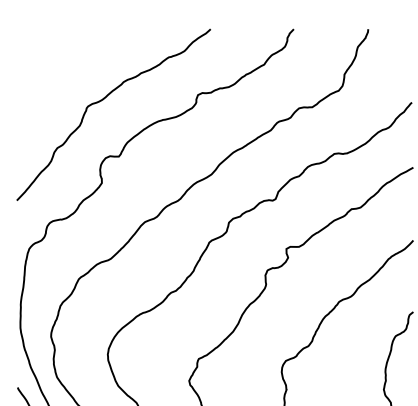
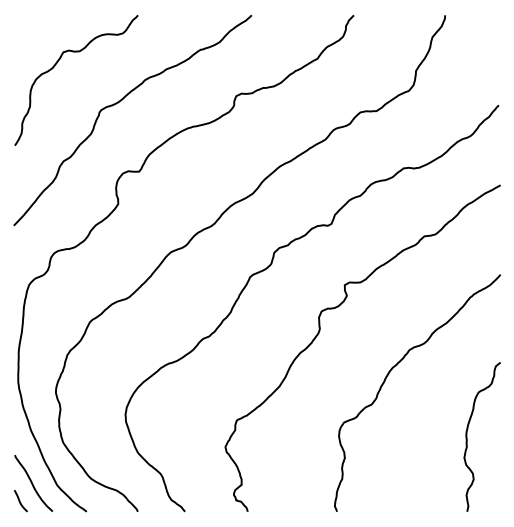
curve: (50, 70) -> (55, 66), added

